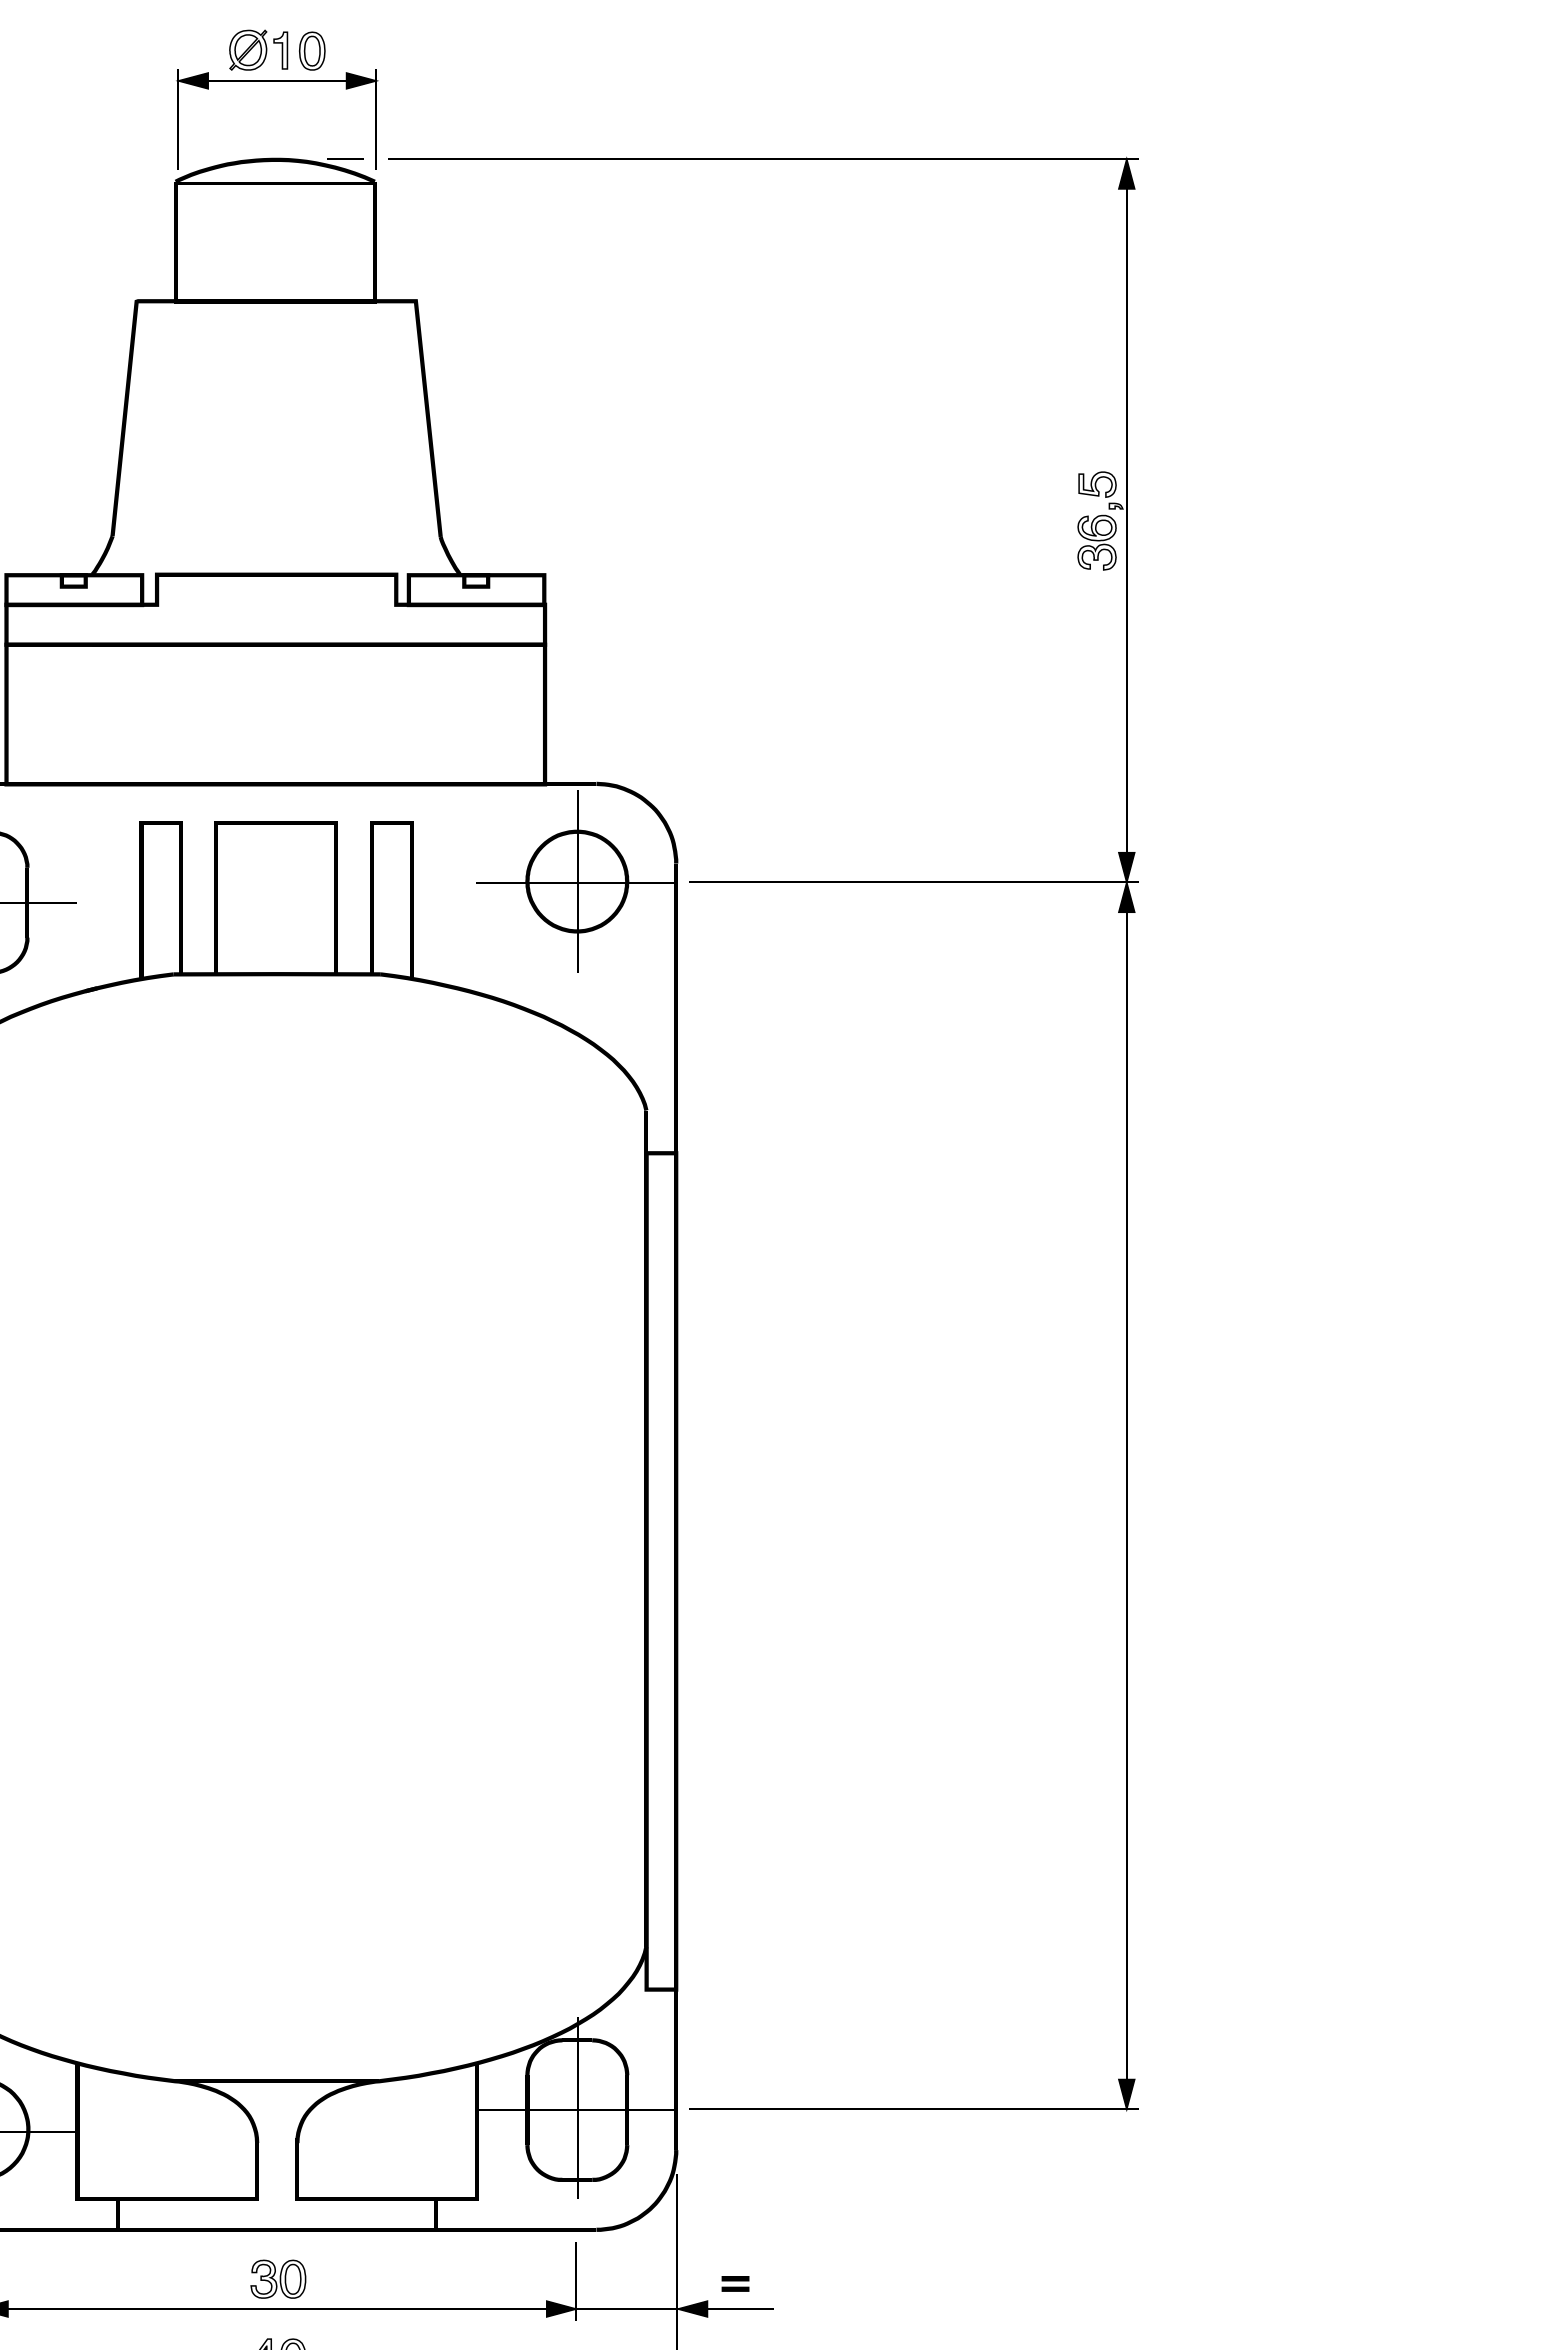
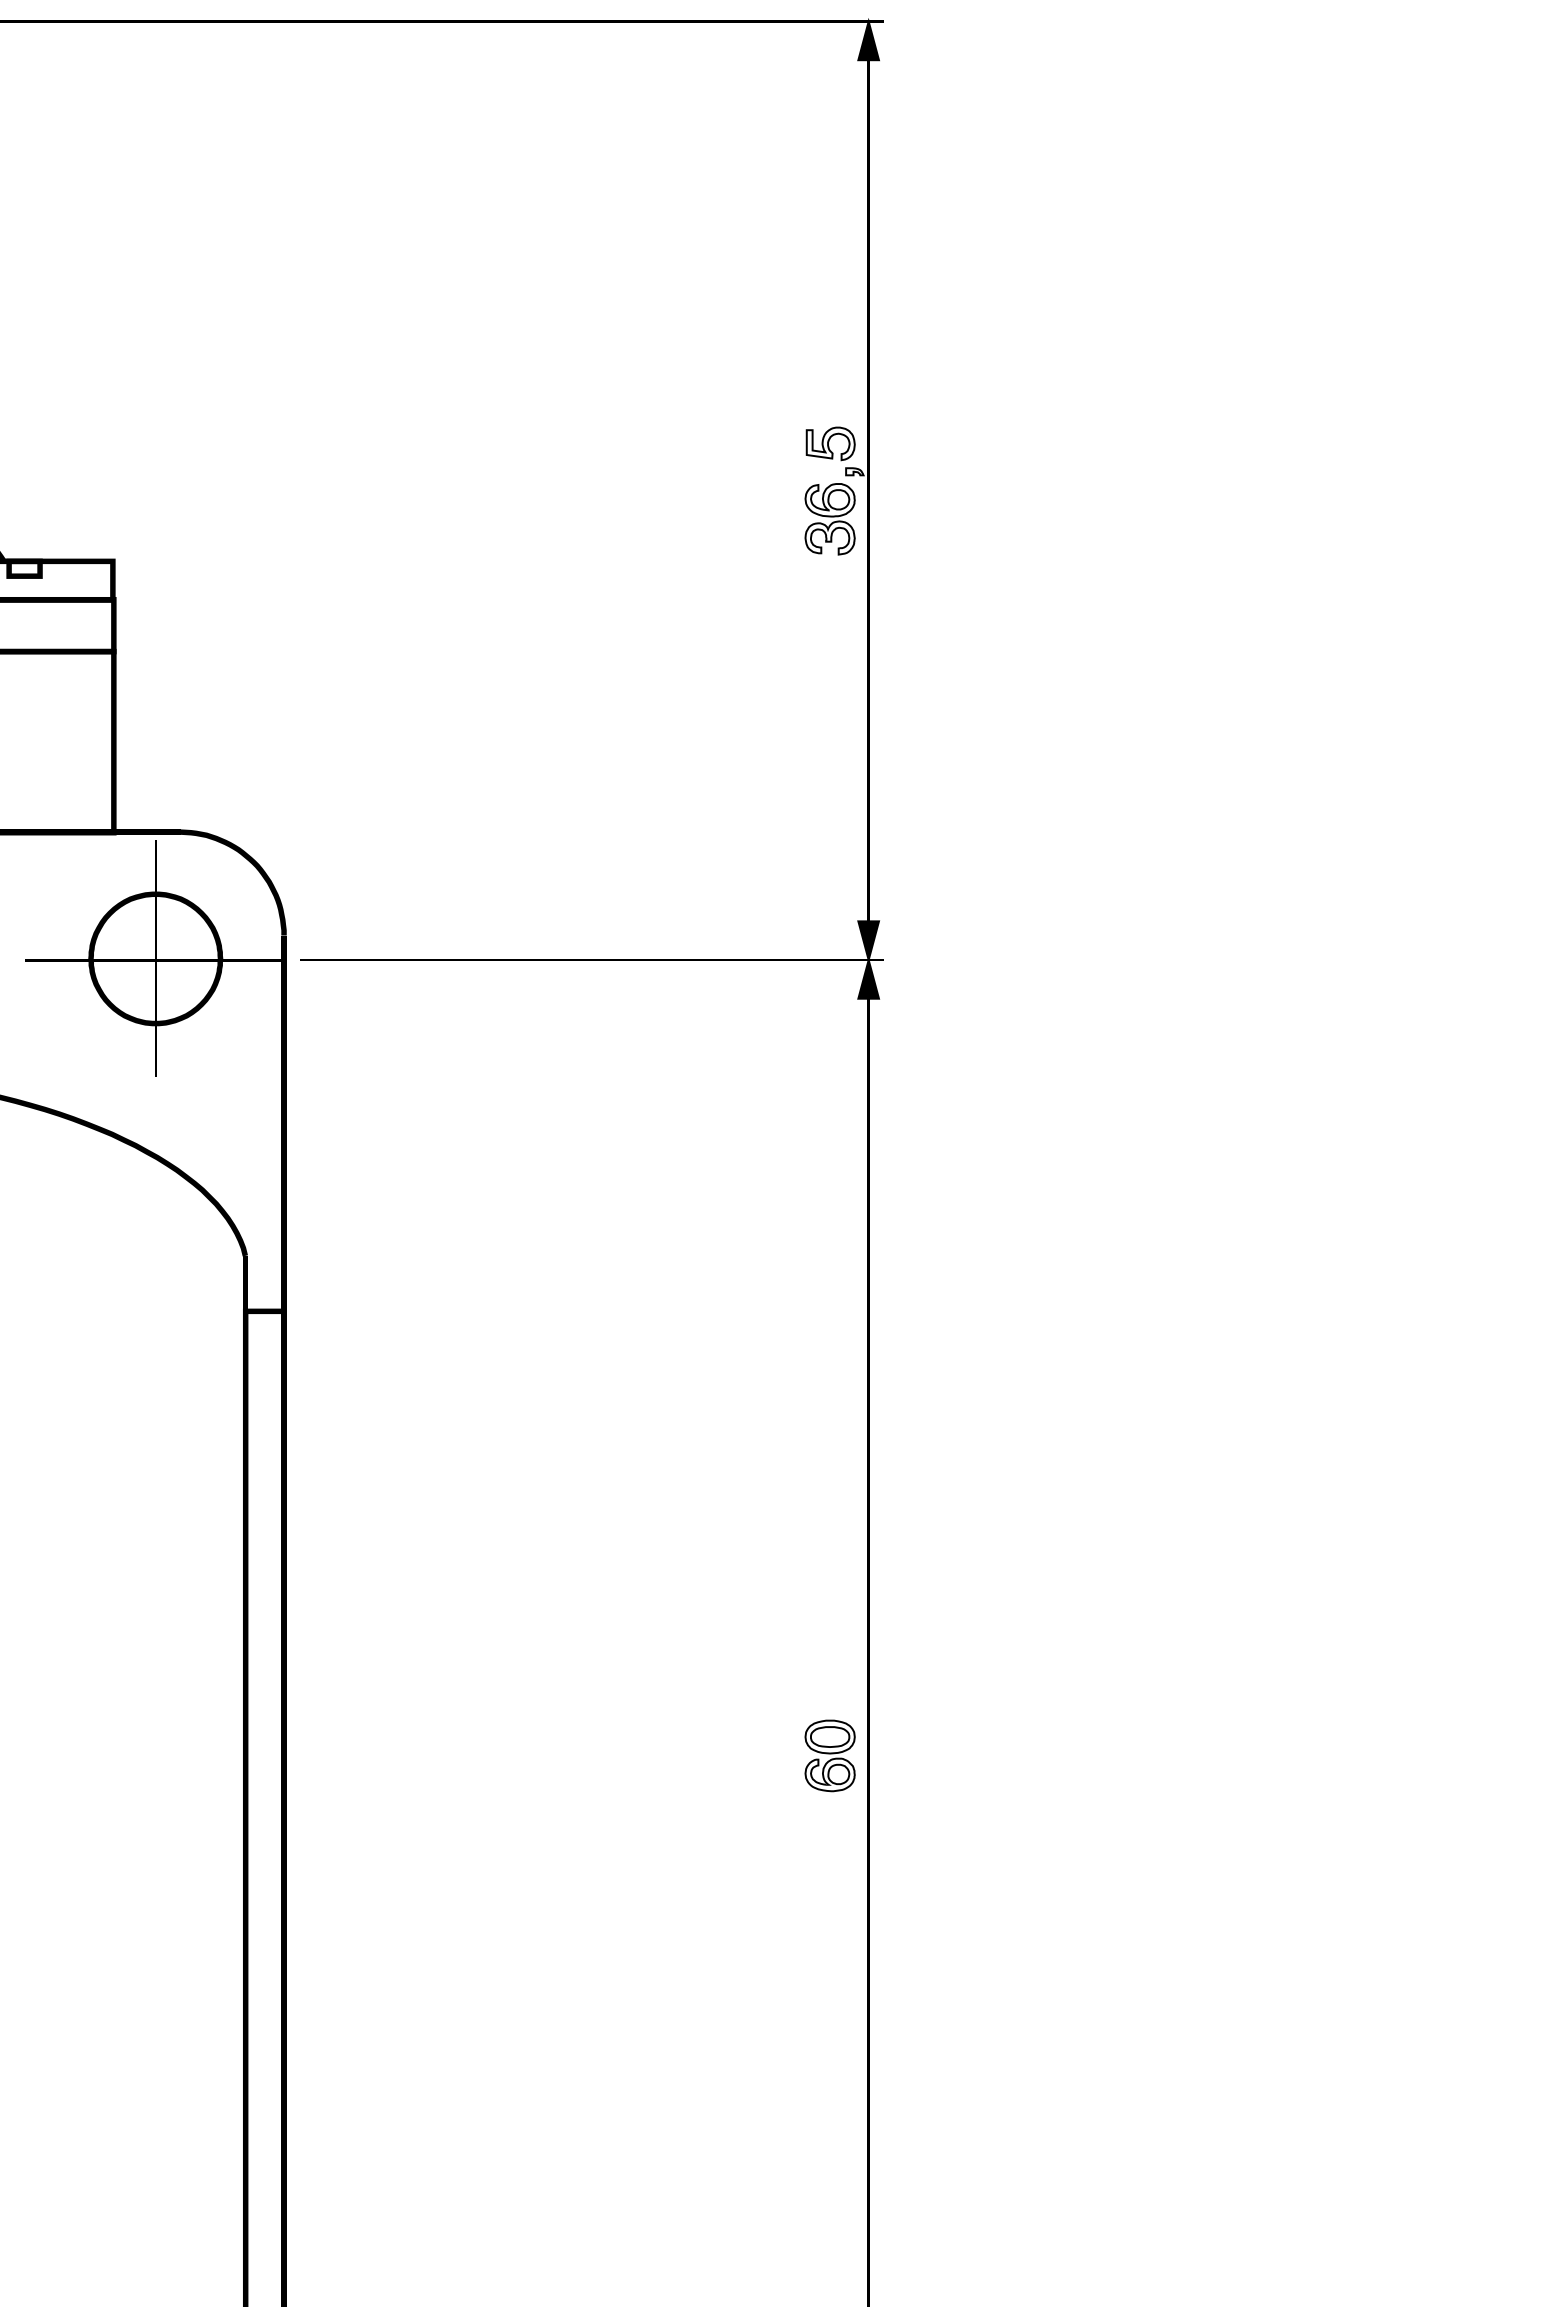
part: (1096, 1495) -> (829, 1755), added

